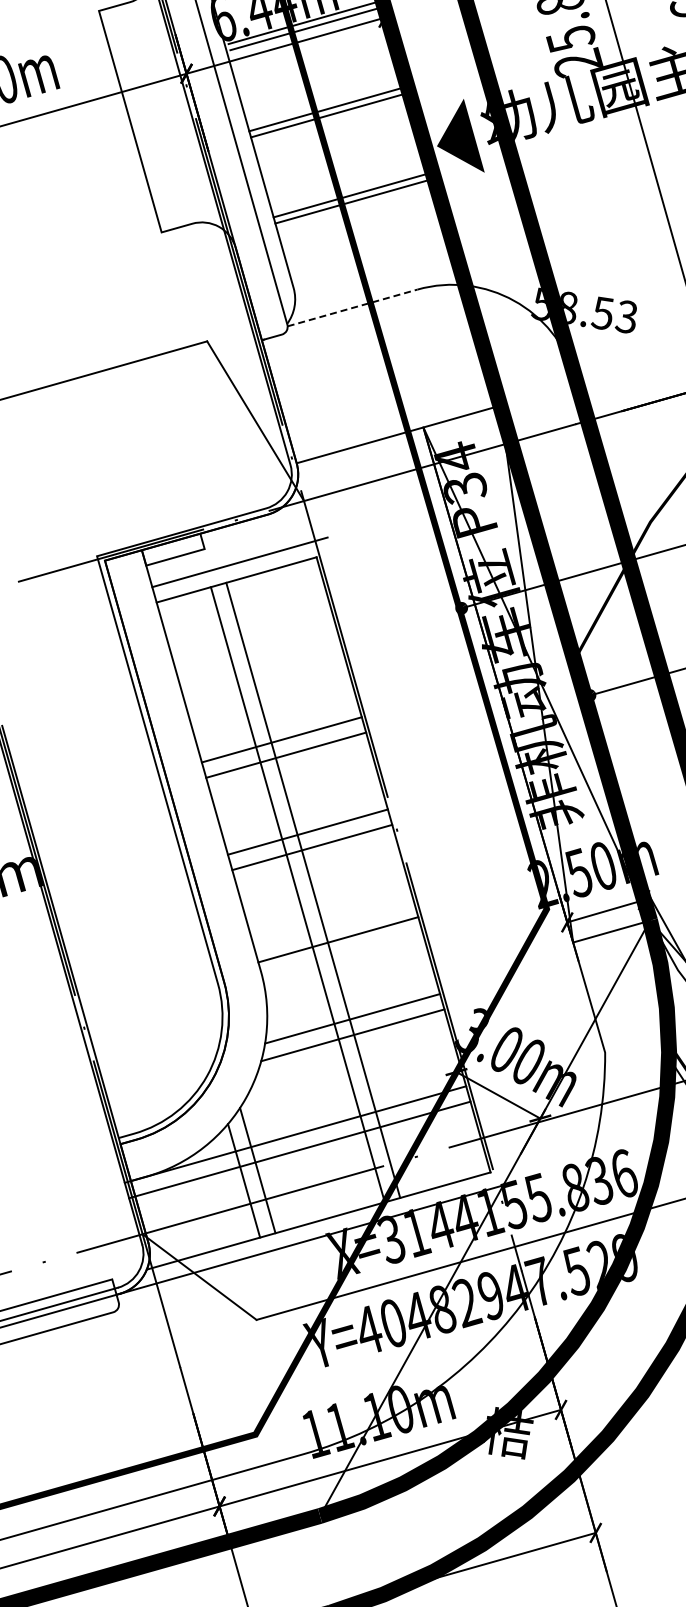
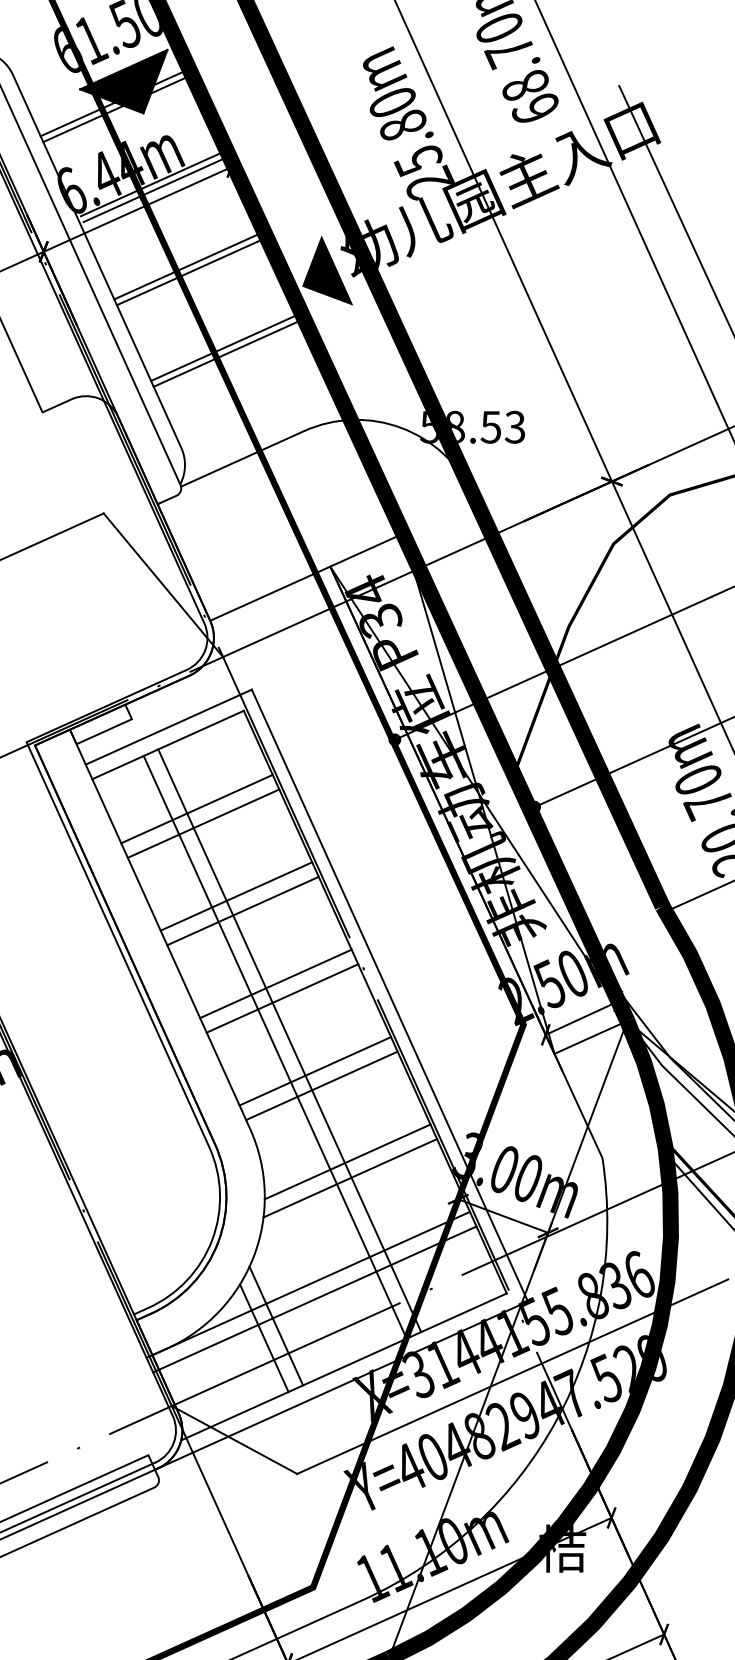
line: (352, 307) -> (242, 458), dashed -> solid
line: (255, 646) -> (196, 808), added
line: (260, 662) -> (203, 823), added
line: (418, 860) -> (389, 995), added
line: (334, 924) -> (315, 1071), added

